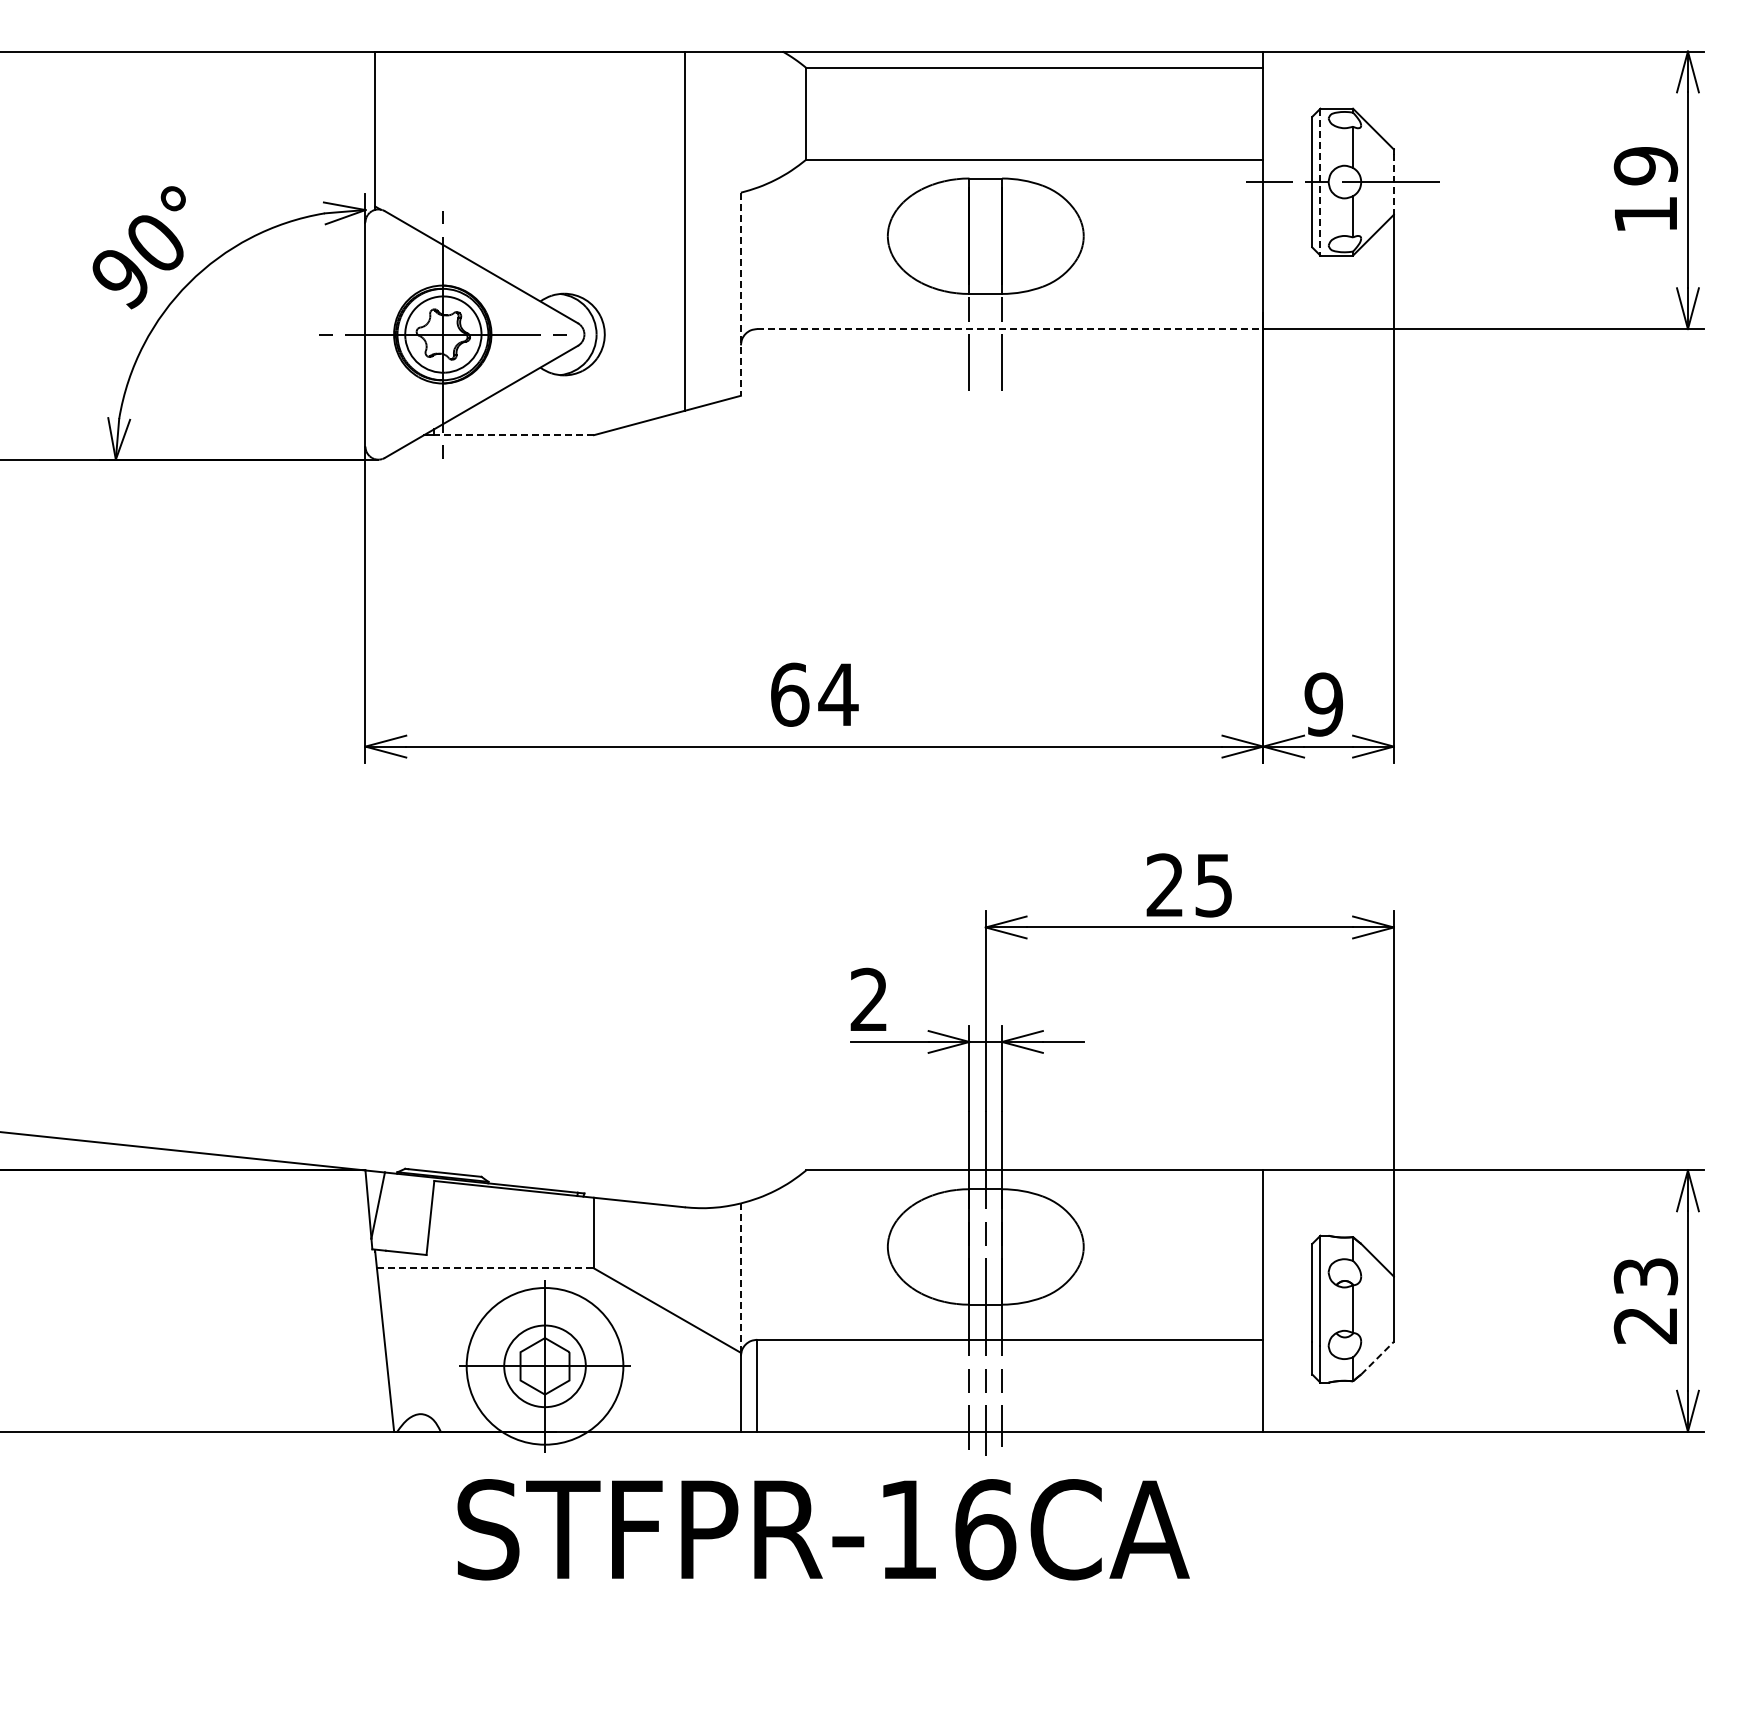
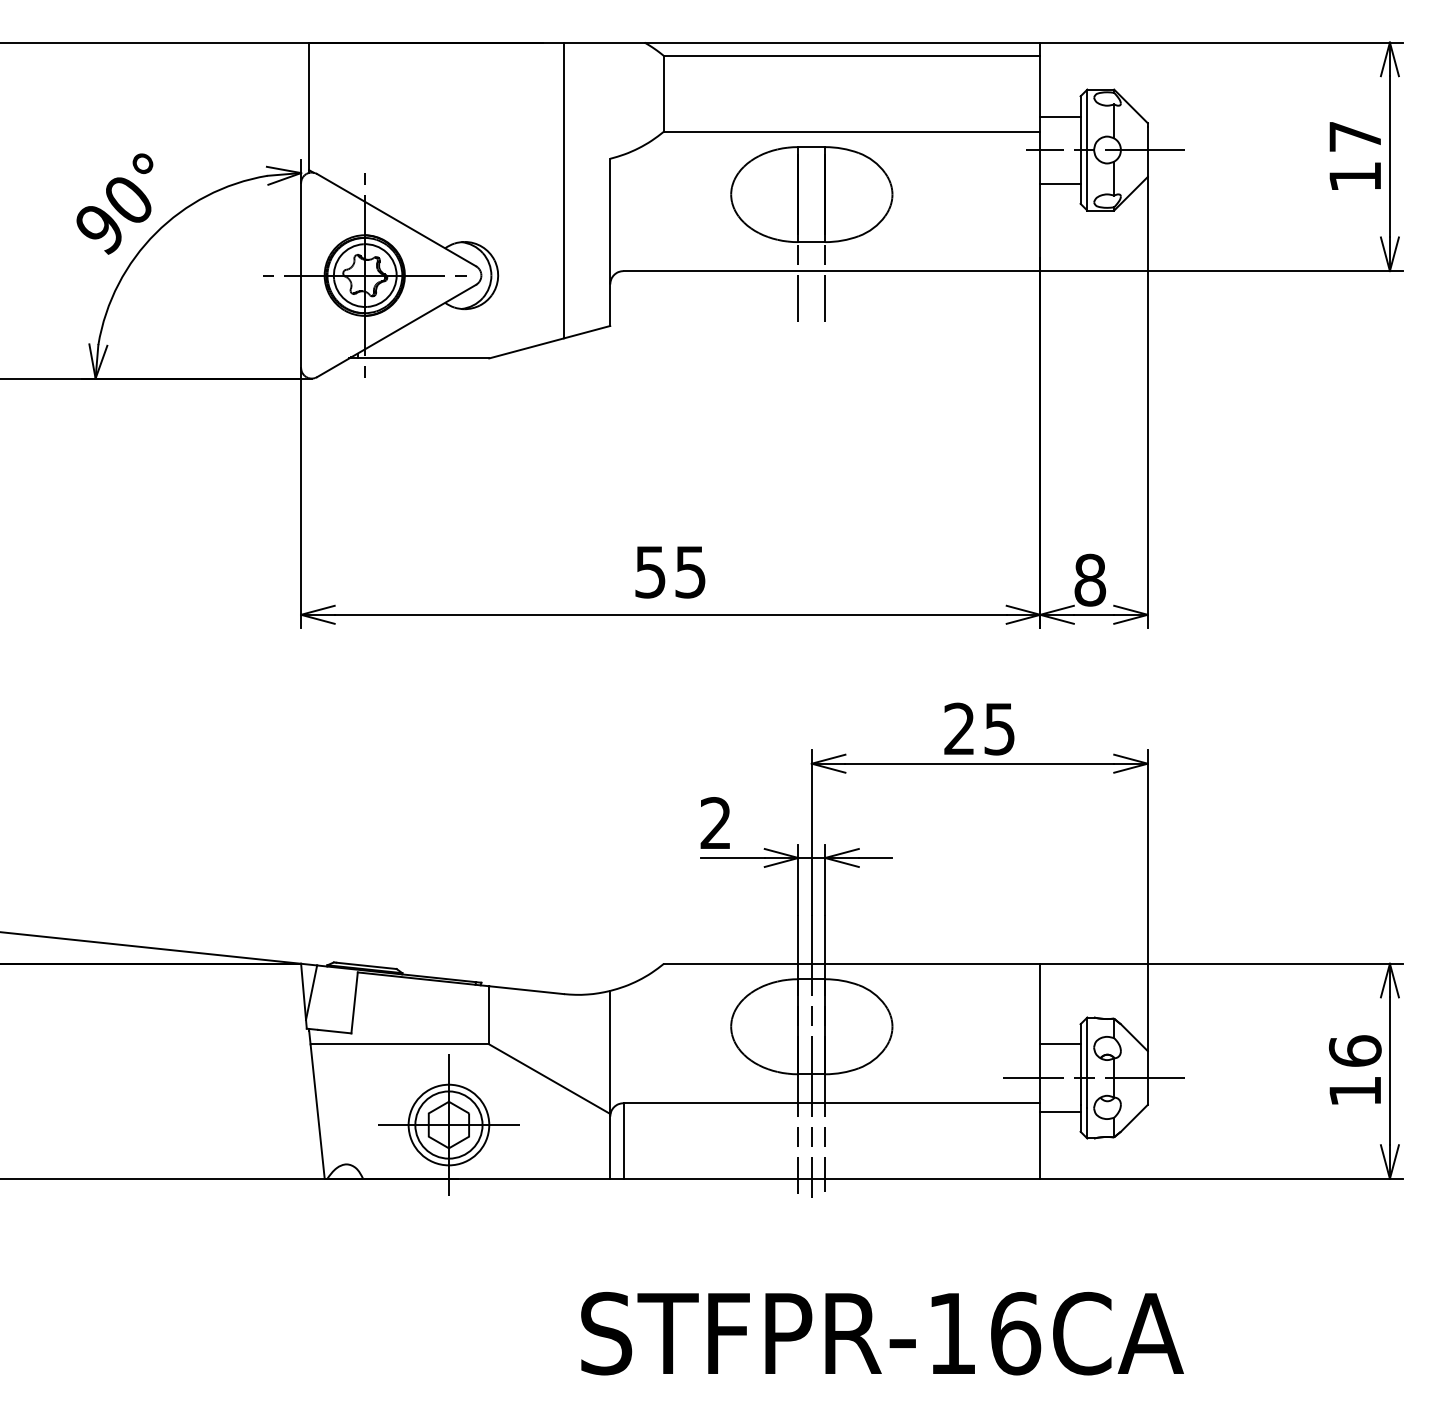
line: (1287, 141) -> (1060, 116), added
text: (1645, 166) -> (1354, 137), 19 -> 17
line: (1320, 182) -> (1087, 150), dashed -> solid
line: (1393, 184) -> (1147, 152), dashed -> solid
line: (1287, 222) -> (1060, 183), added
line: (740, 294) -> (609, 242), dashed -> solid
line: (1010, 329) -> (832, 271), dashed -> solid
line: (514, 435) -> (423, 358), dashed -> solid
text: (814, 694) -> (670, 571), 64 -> 55
text: (1323, 704) -> (1089, 580), 9 -> 8
line: (485, 1268) -> (399, 1044), dashed -> solid
line: (1287, 1268) -> (1060, 1044), added
line: (740, 1278) -> (609, 1052), dashed -> solid
text: (1645, 1300) -> (1354, 1070), 23 -> 16
line: (1328, 1309) -> (1093, 1078), added
line: (1287, 1350) -> (1060, 1112), added
line: (1377, 1357) -> (1134, 1117), dashed -> solid
circle: (545, 1366) -> (449, 1125), size x0.62
text: (823, 1529) -> (882, 1333), moved

